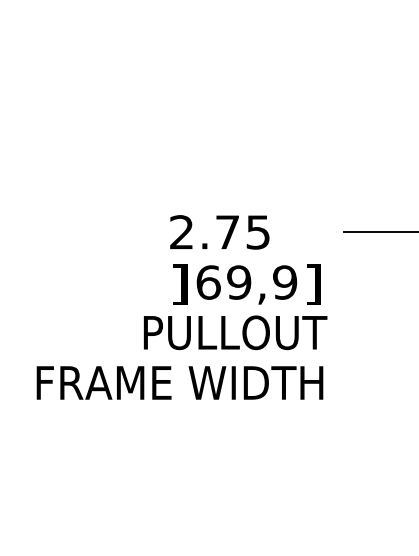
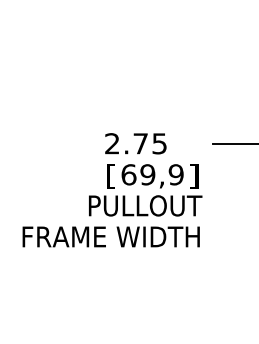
text: (180, 285) -> (111, 176), ] -> [

